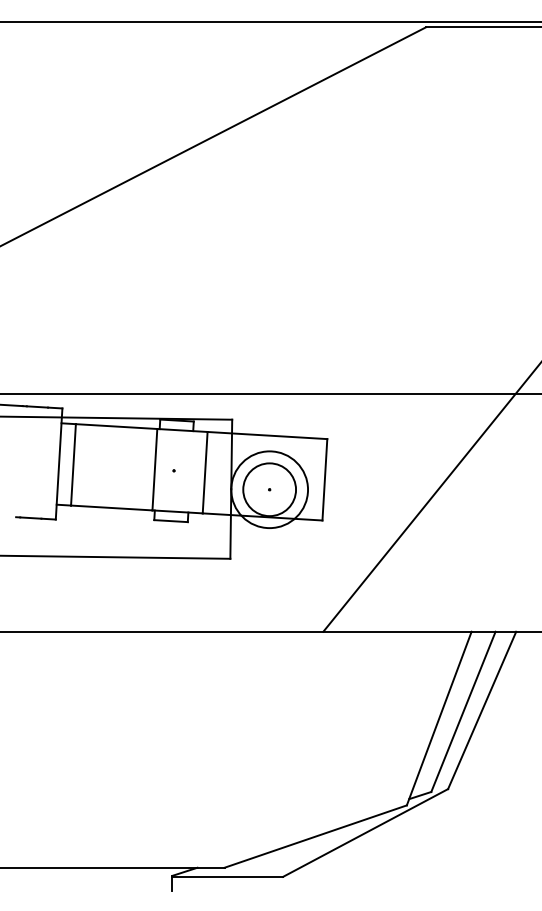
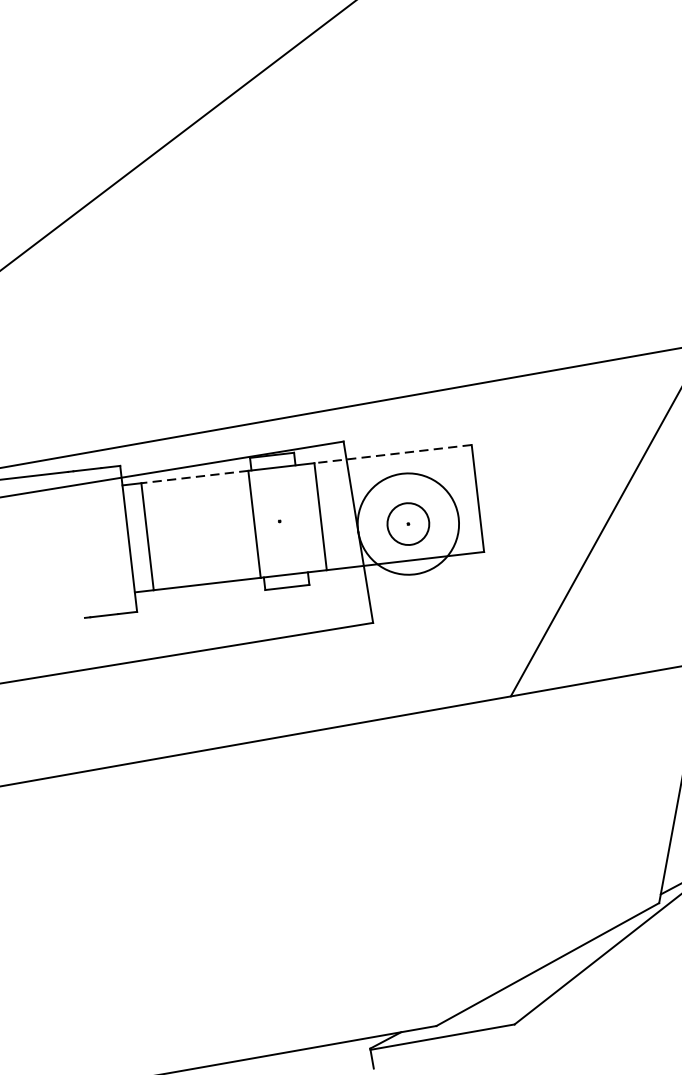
line: (116, 426) -> (194, 476), solid -> dashed
line: (267, 435) -> (393, 454), solid -> dashed
circle: (269, 489) -> (408, 523), size x0.6

